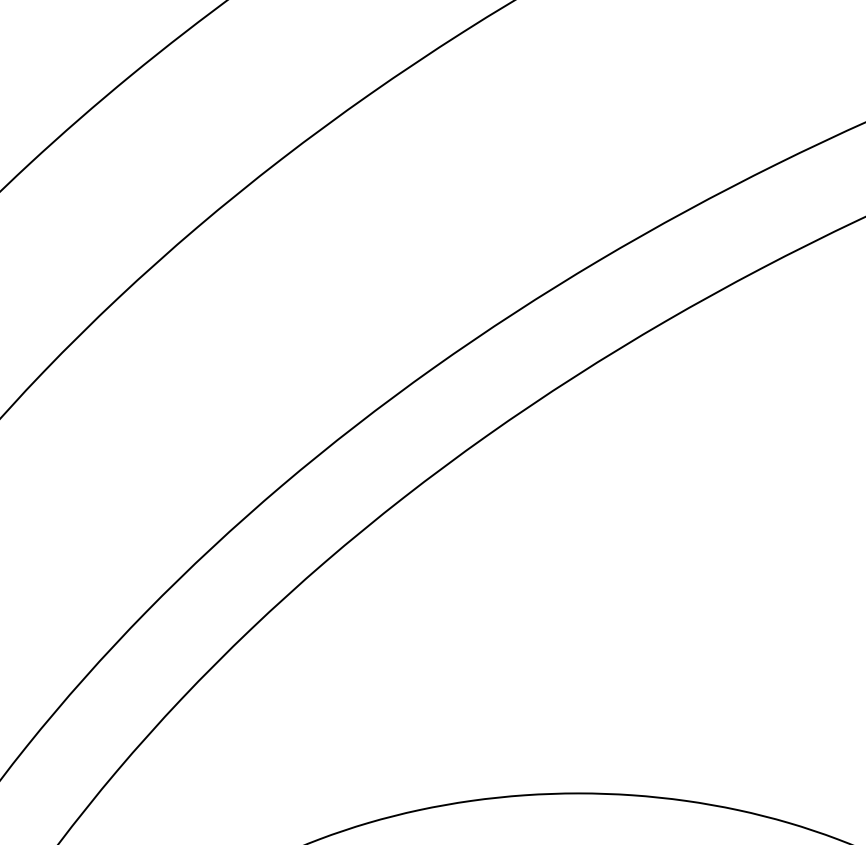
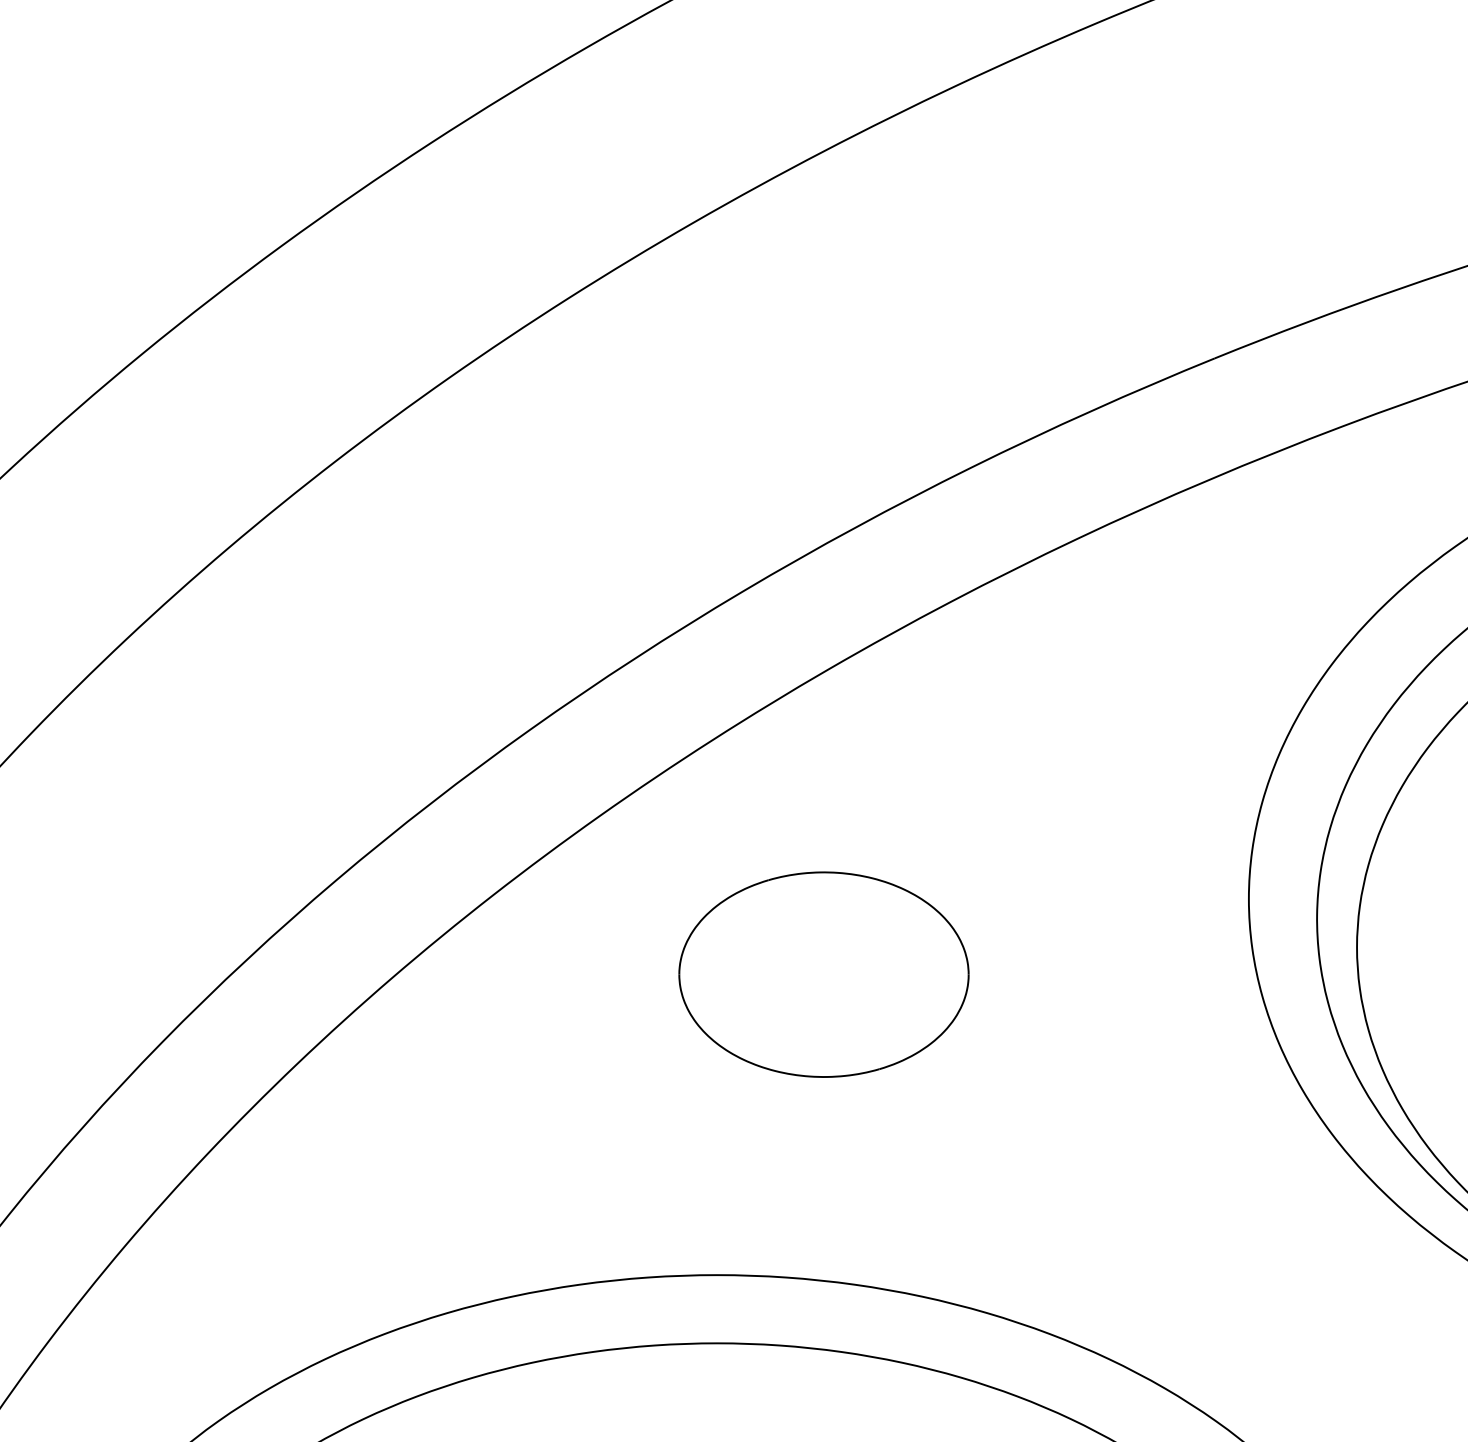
part: (661, 559) -> (823, 974), added

